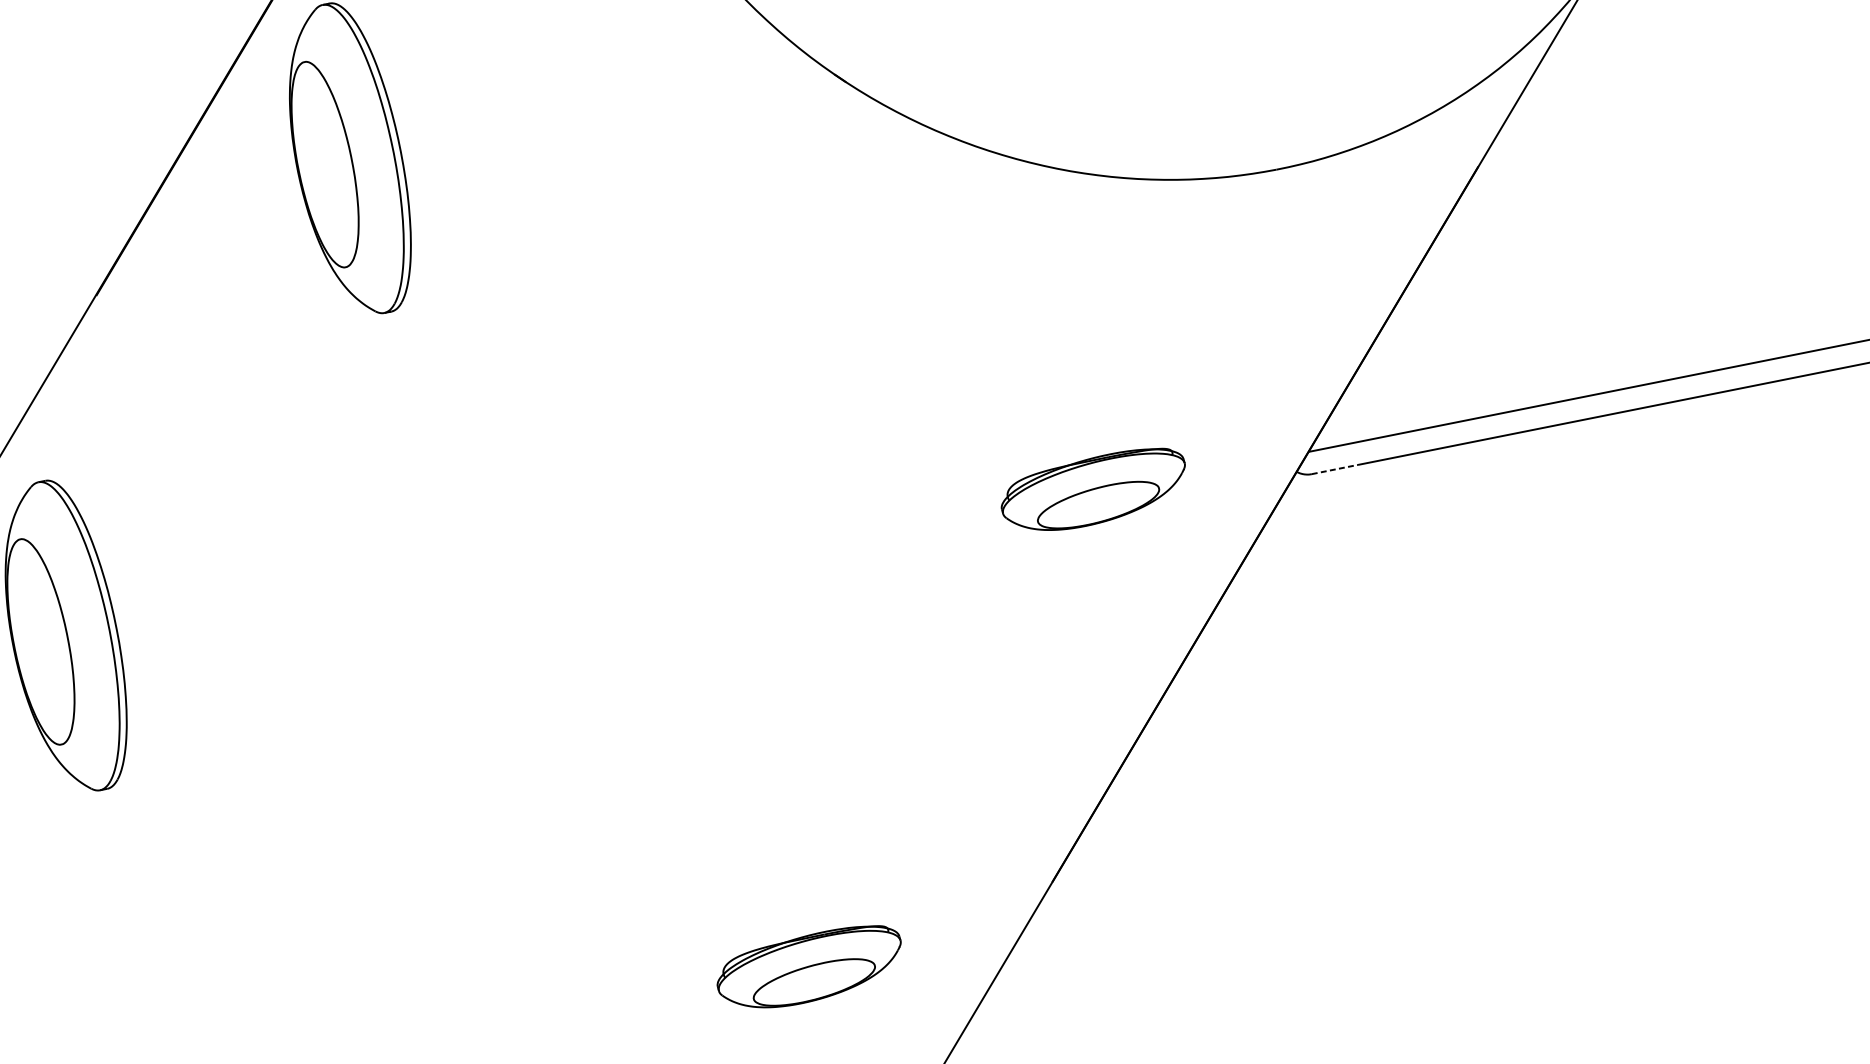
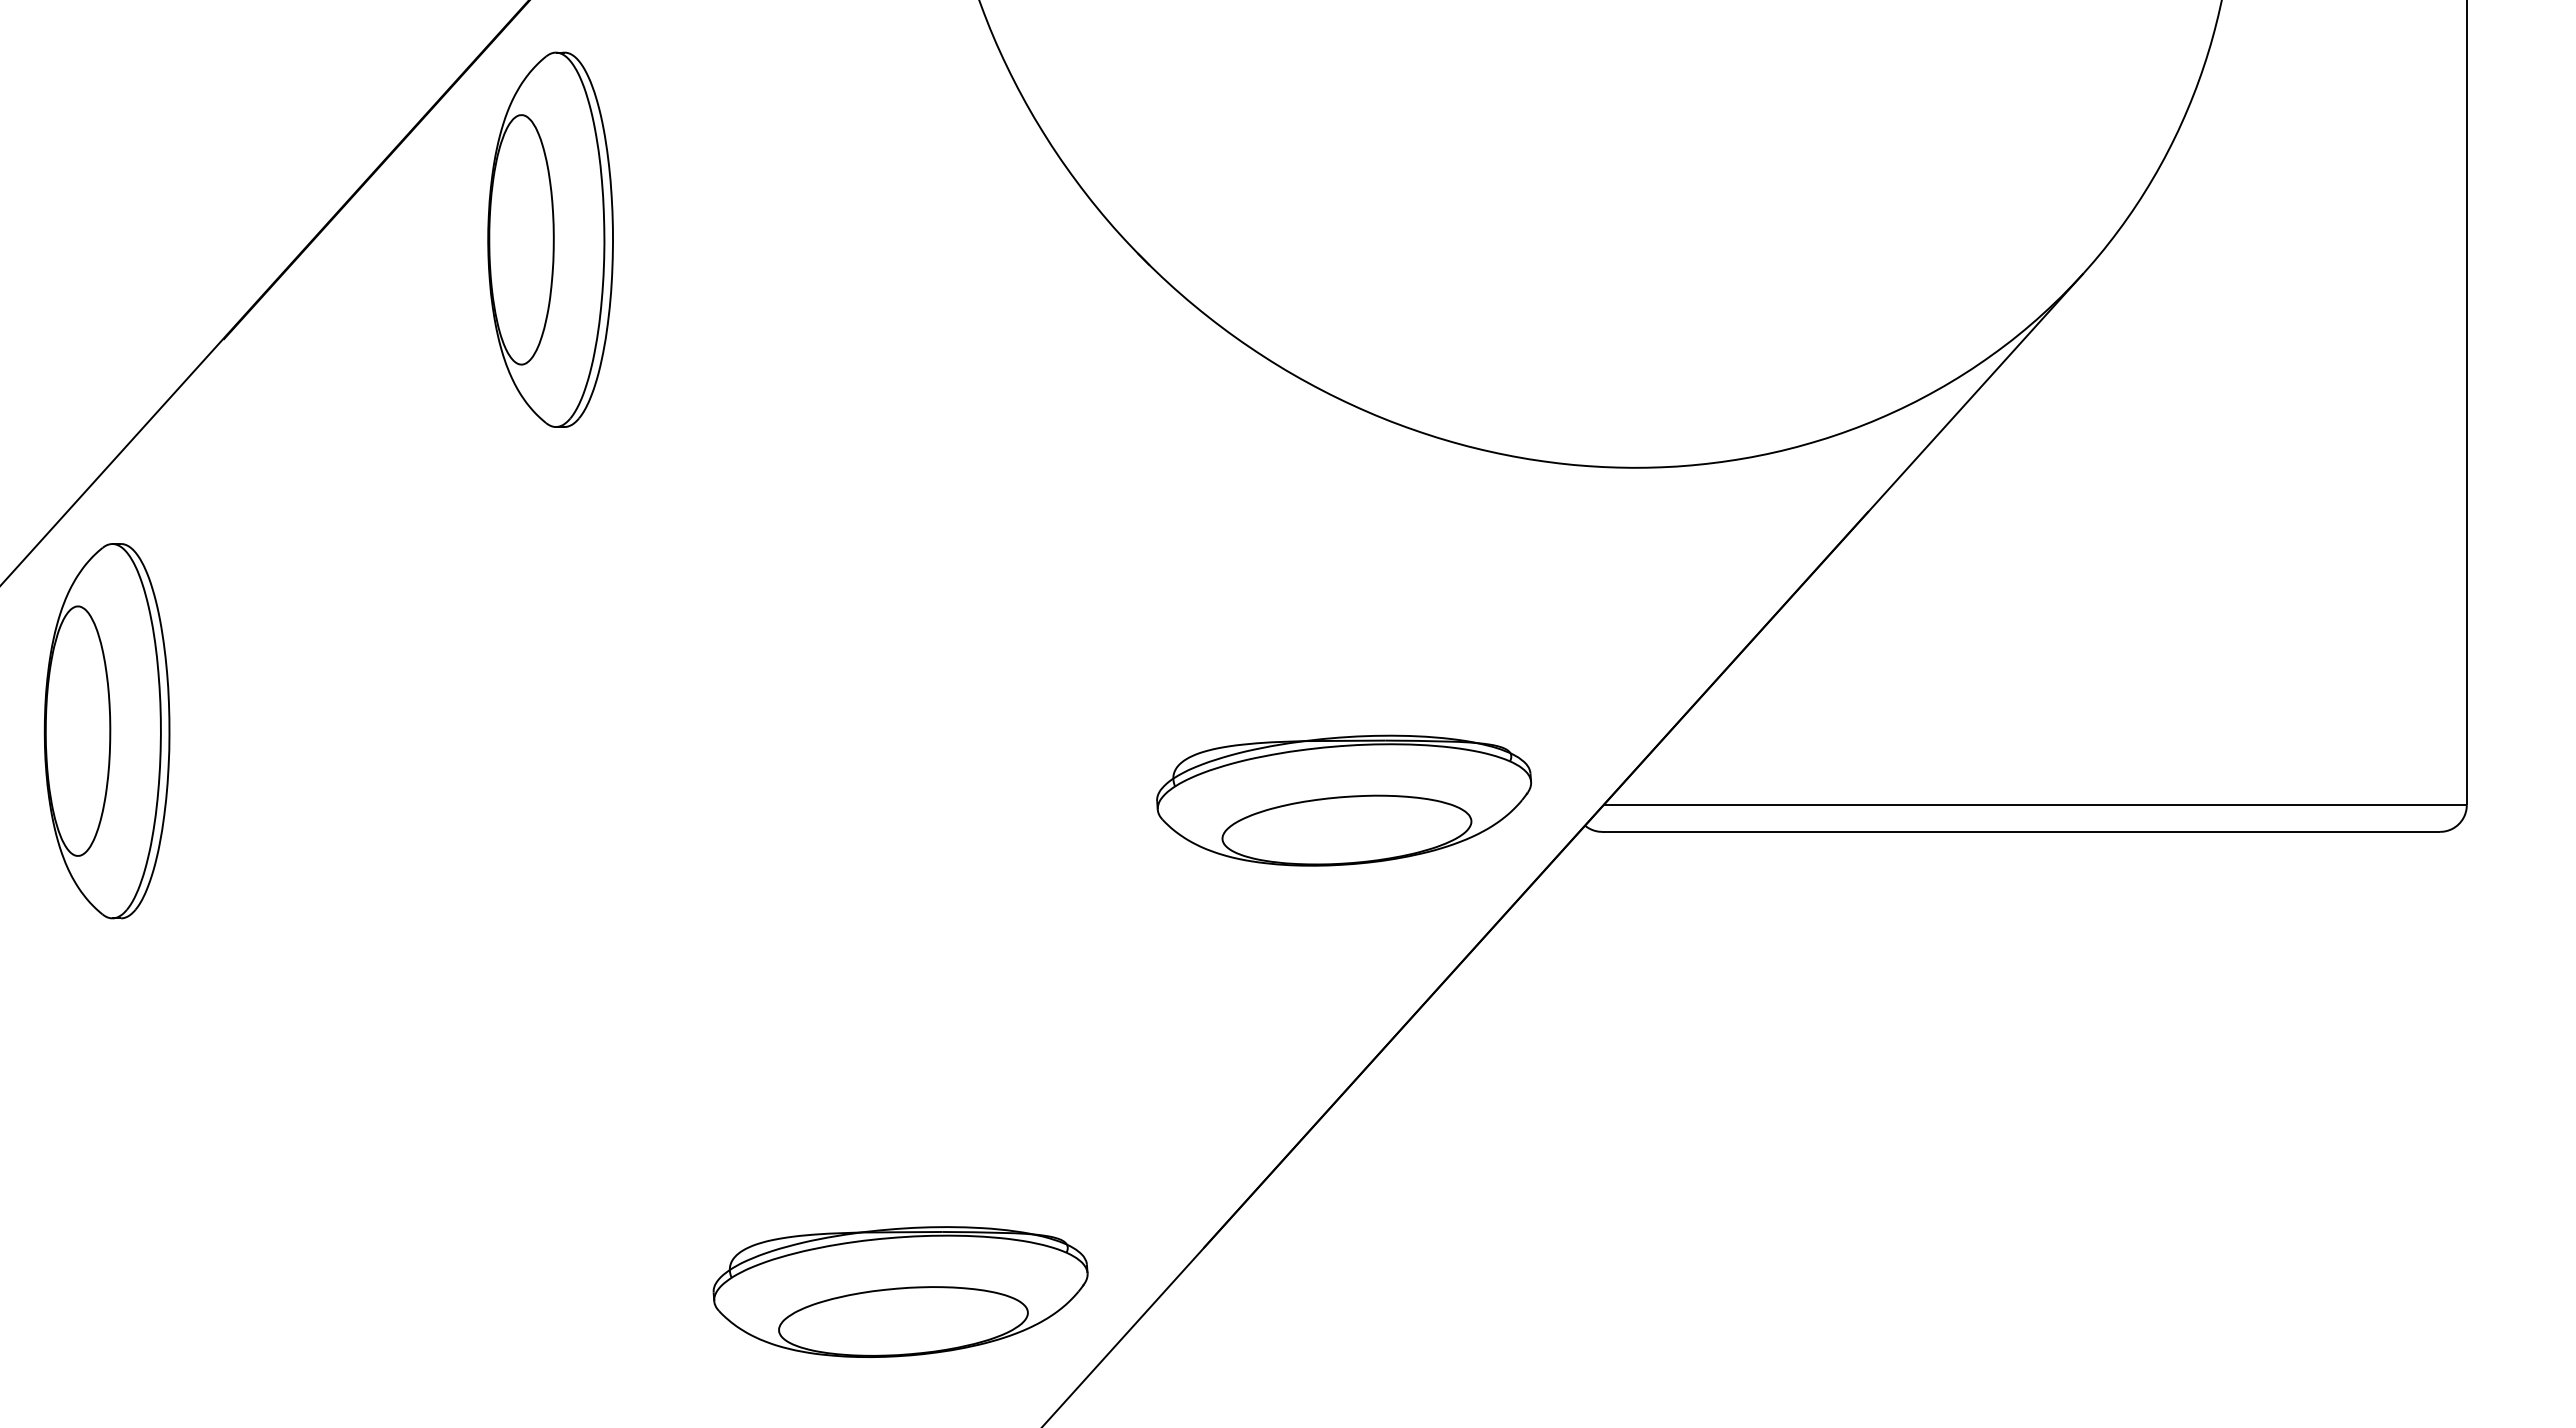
line: (1335, 469) -> (1630, 831), dashed -> solid
part: (1093, 490) -> (1343, 800), size x1.67
part: (809, 967) -> (900, 1291), size x1.67

